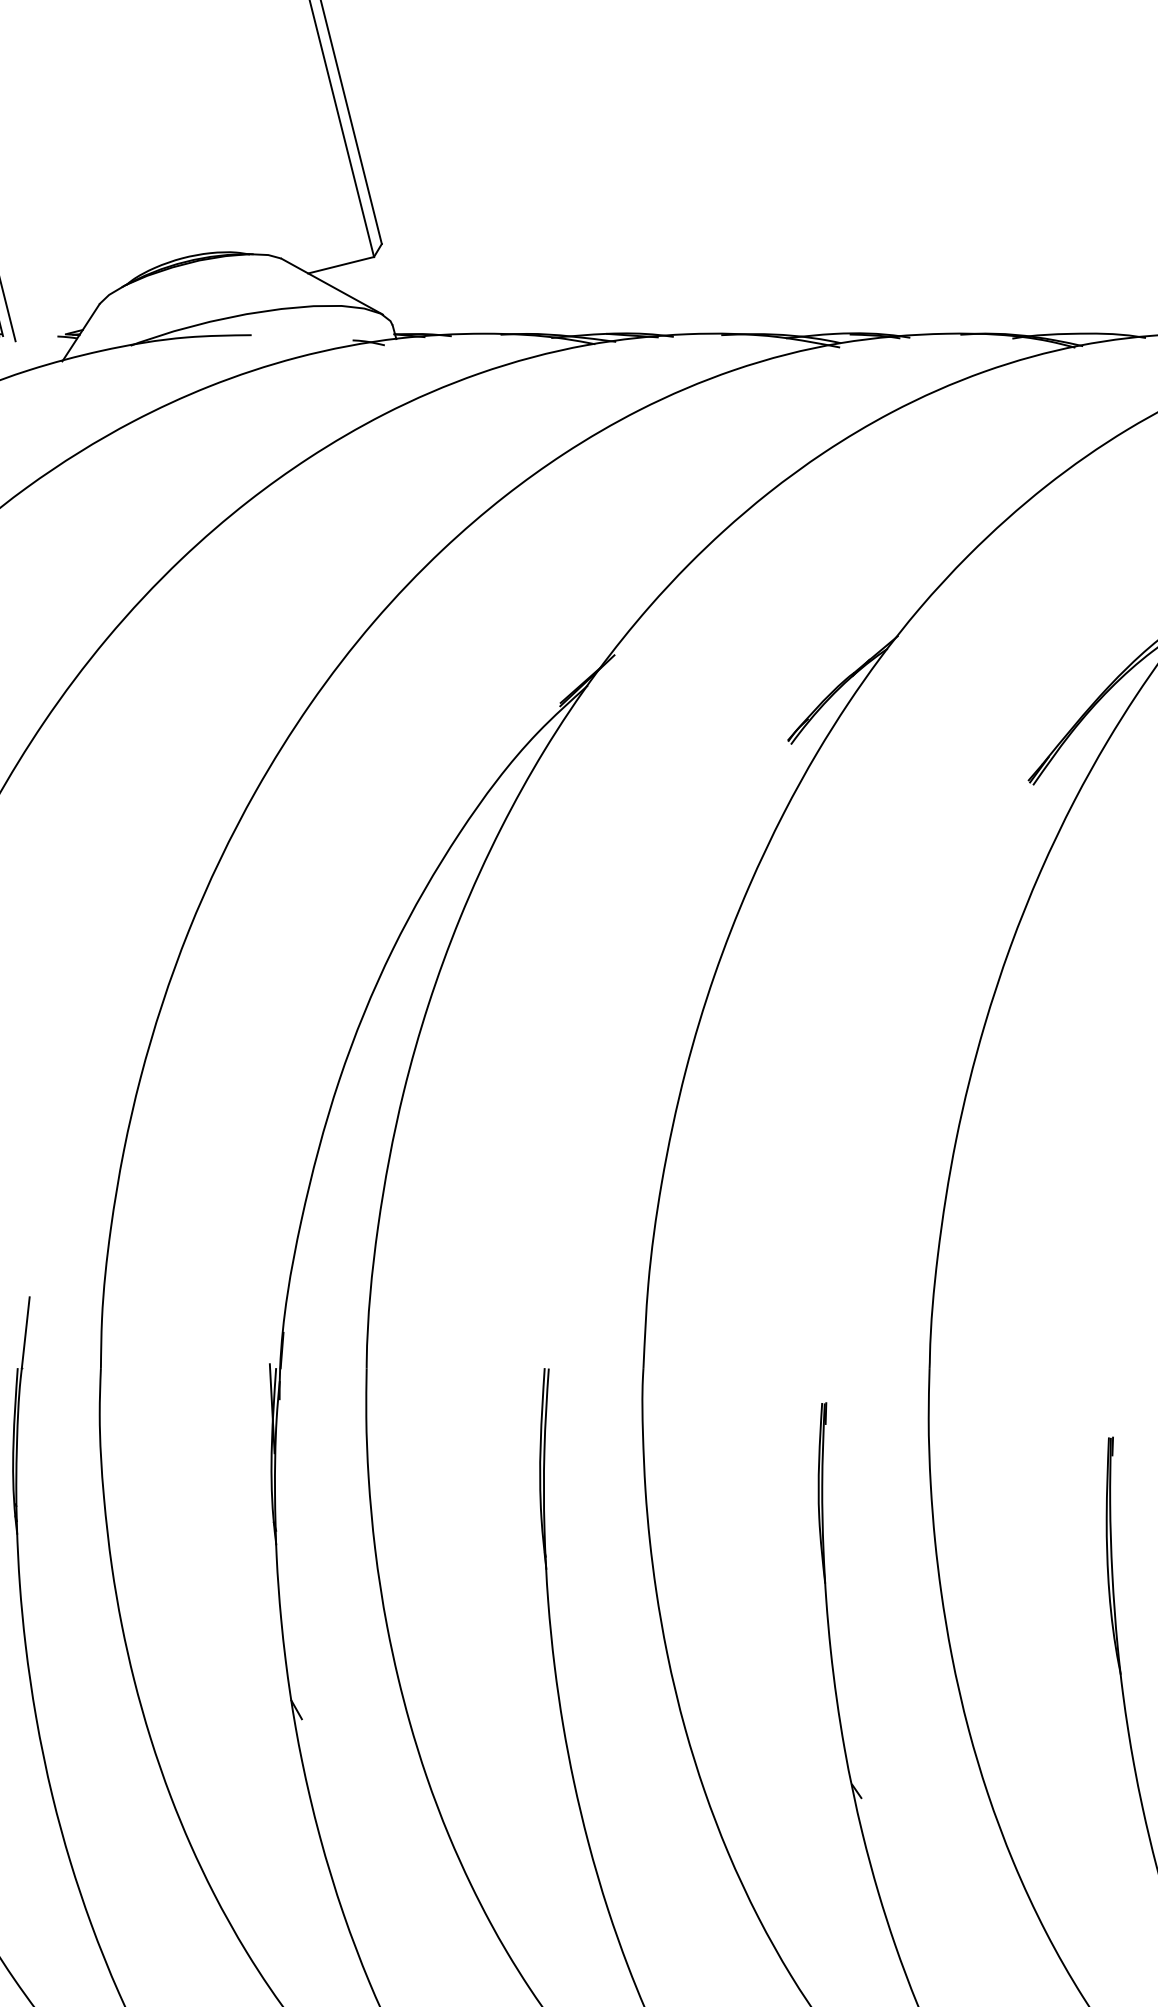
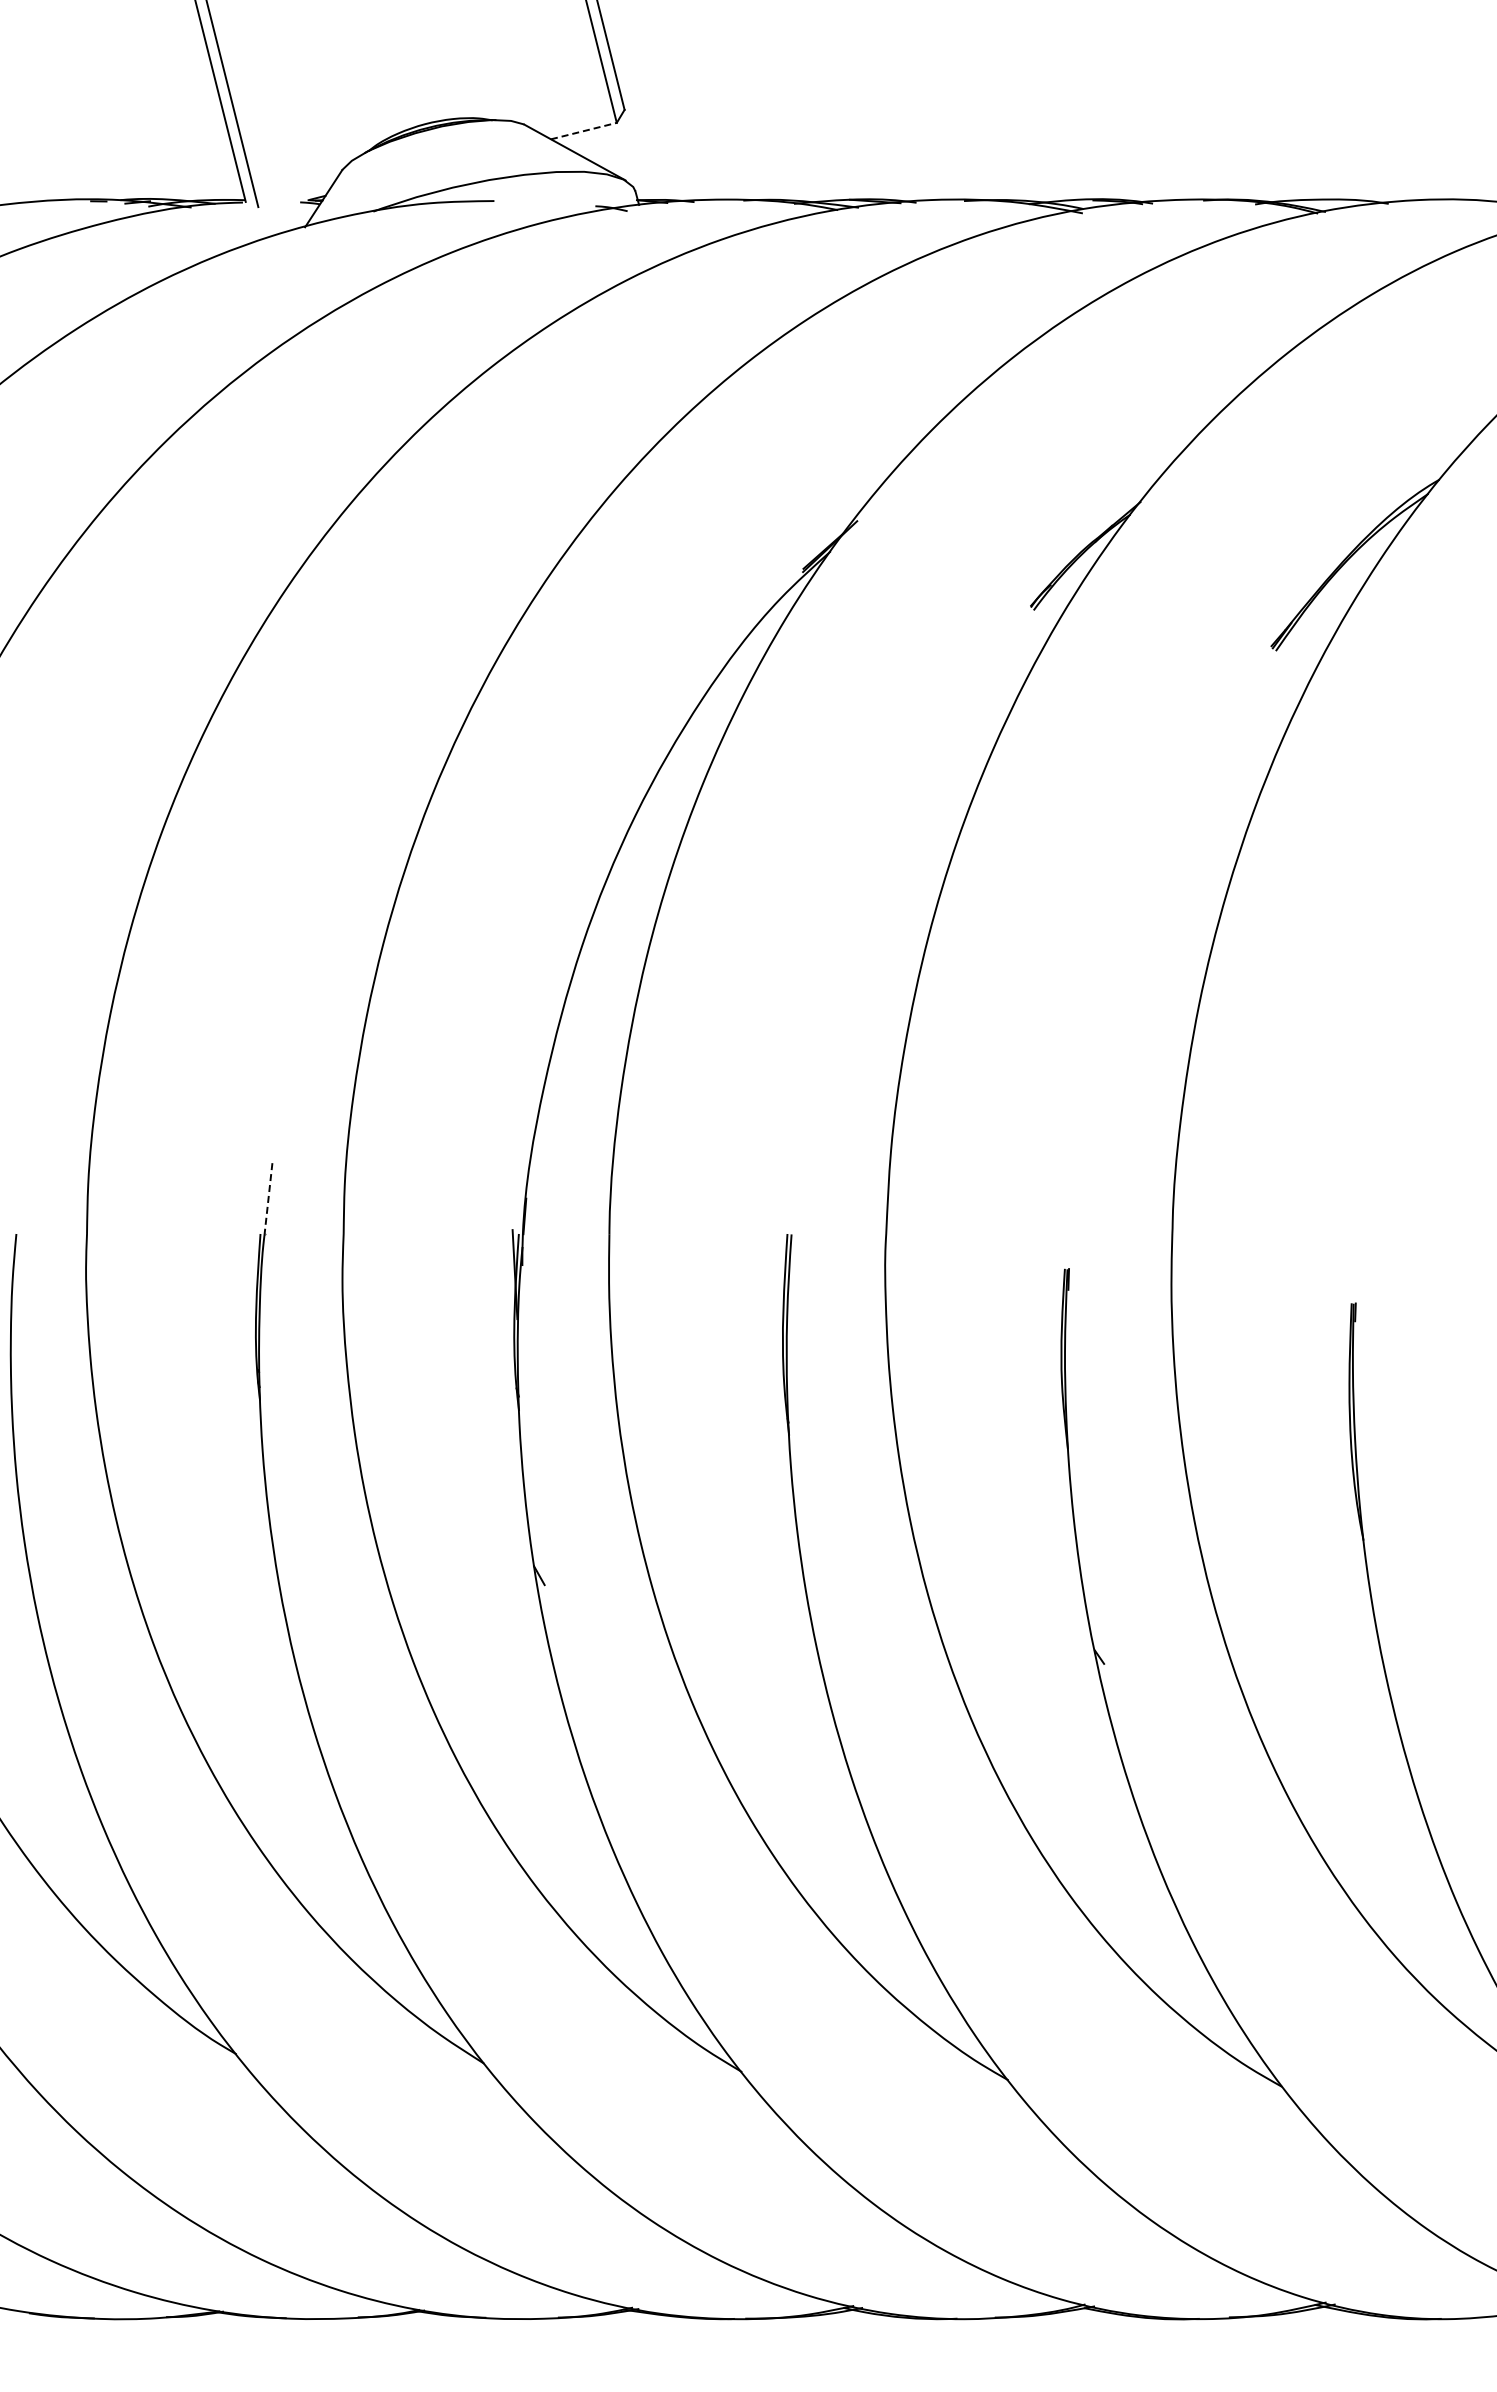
line: (340, 265) -> (583, 131), solid -> dashed
line: (25, 1332) -> (268, 1198), solid -> dashed

